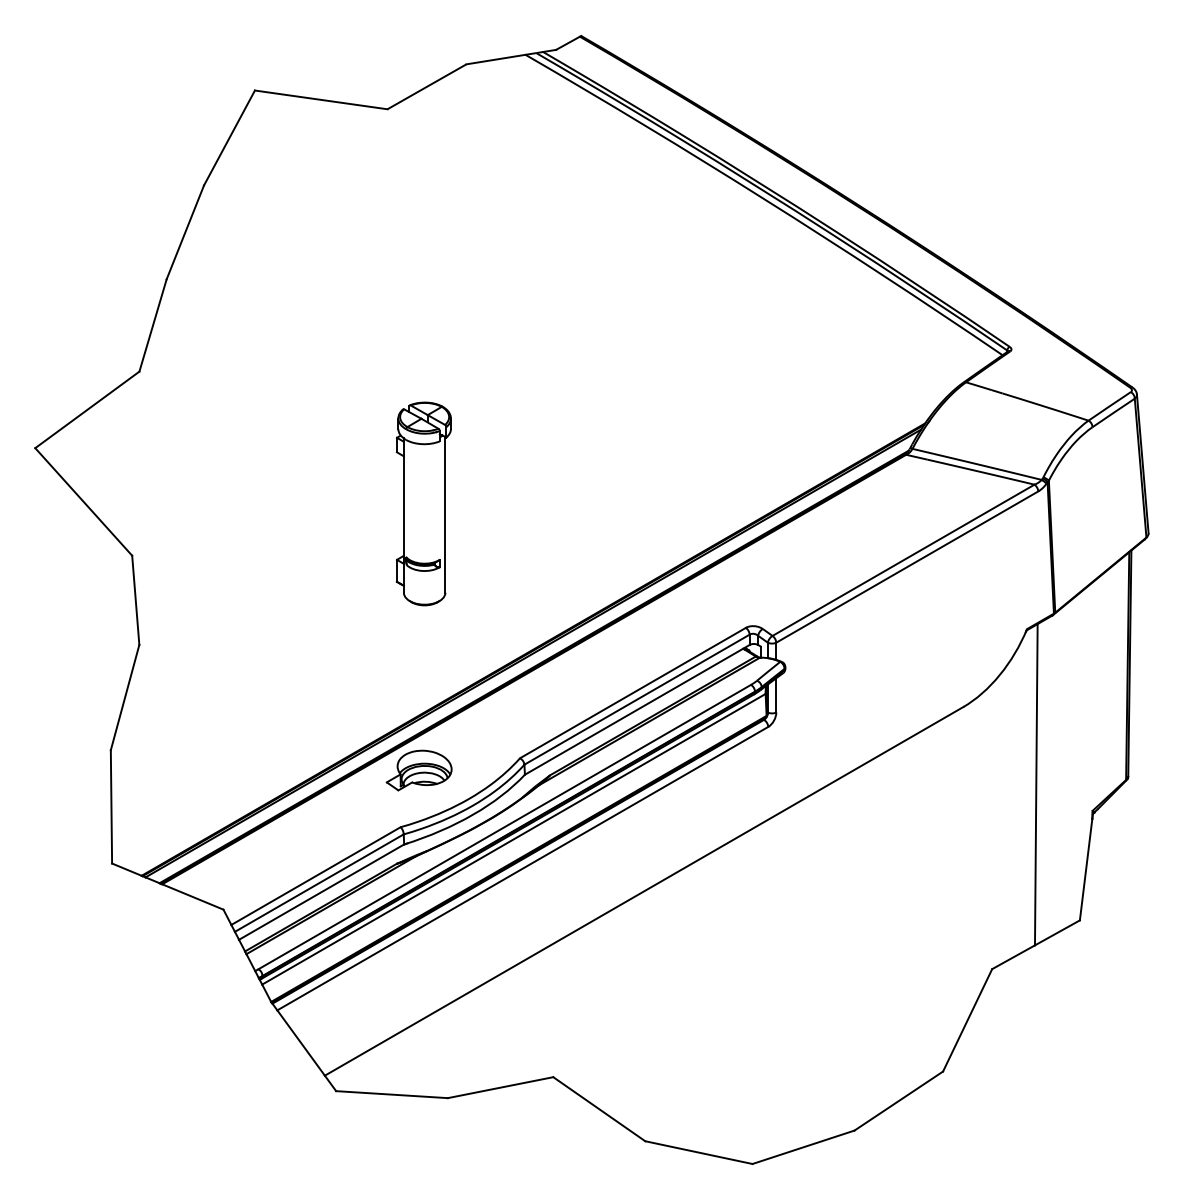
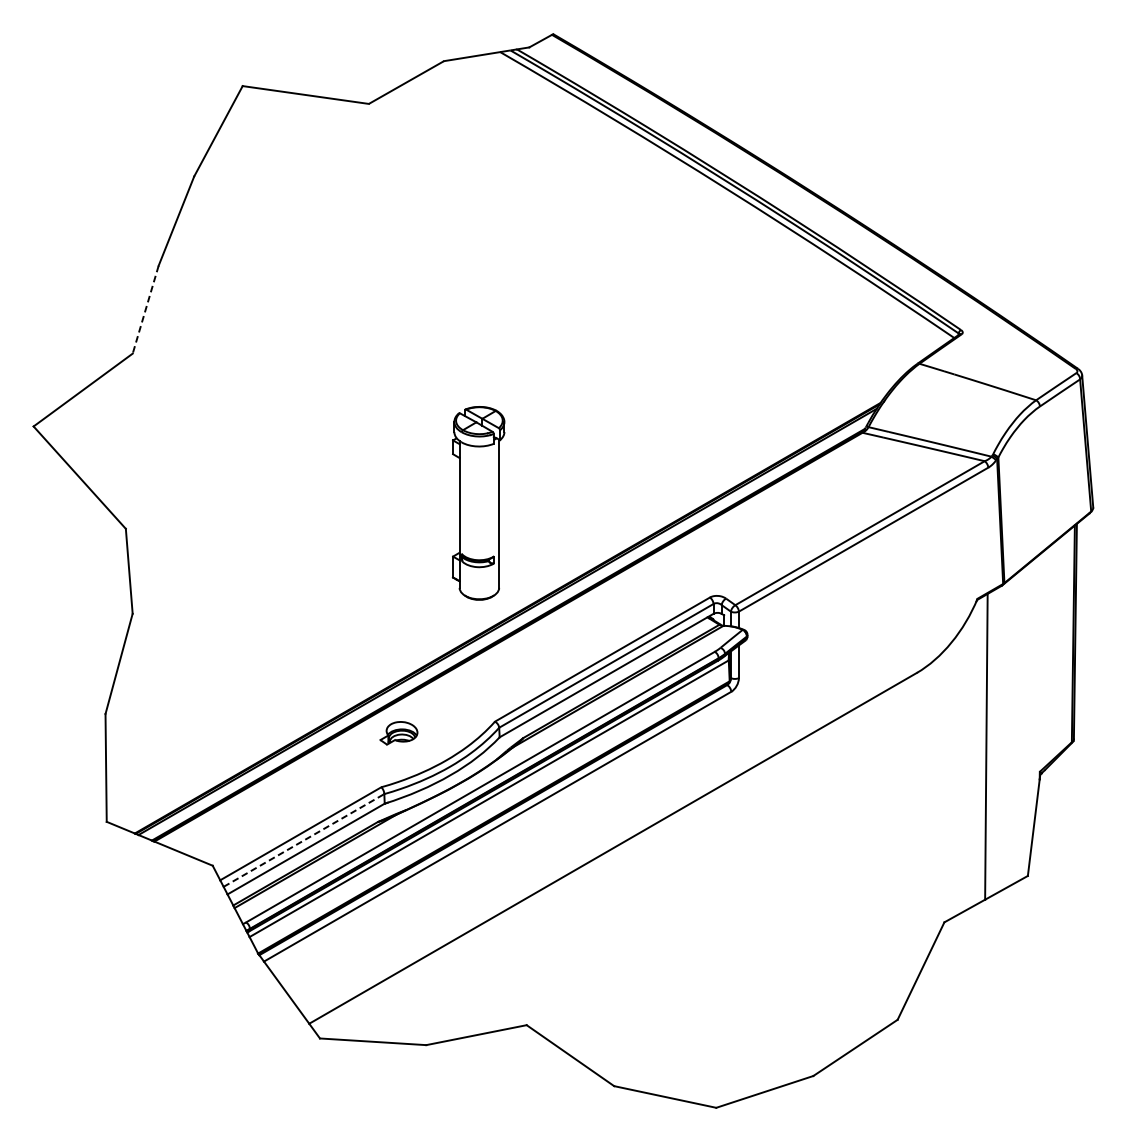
line: (152, 325) -> (145, 309), solid -> dashed
part: (423, 503) -> (478, 502), moved
part: (418, 770) -> (398, 733), size x0.6
line: (319, 882) -> (304, 839), solid -> dashed

